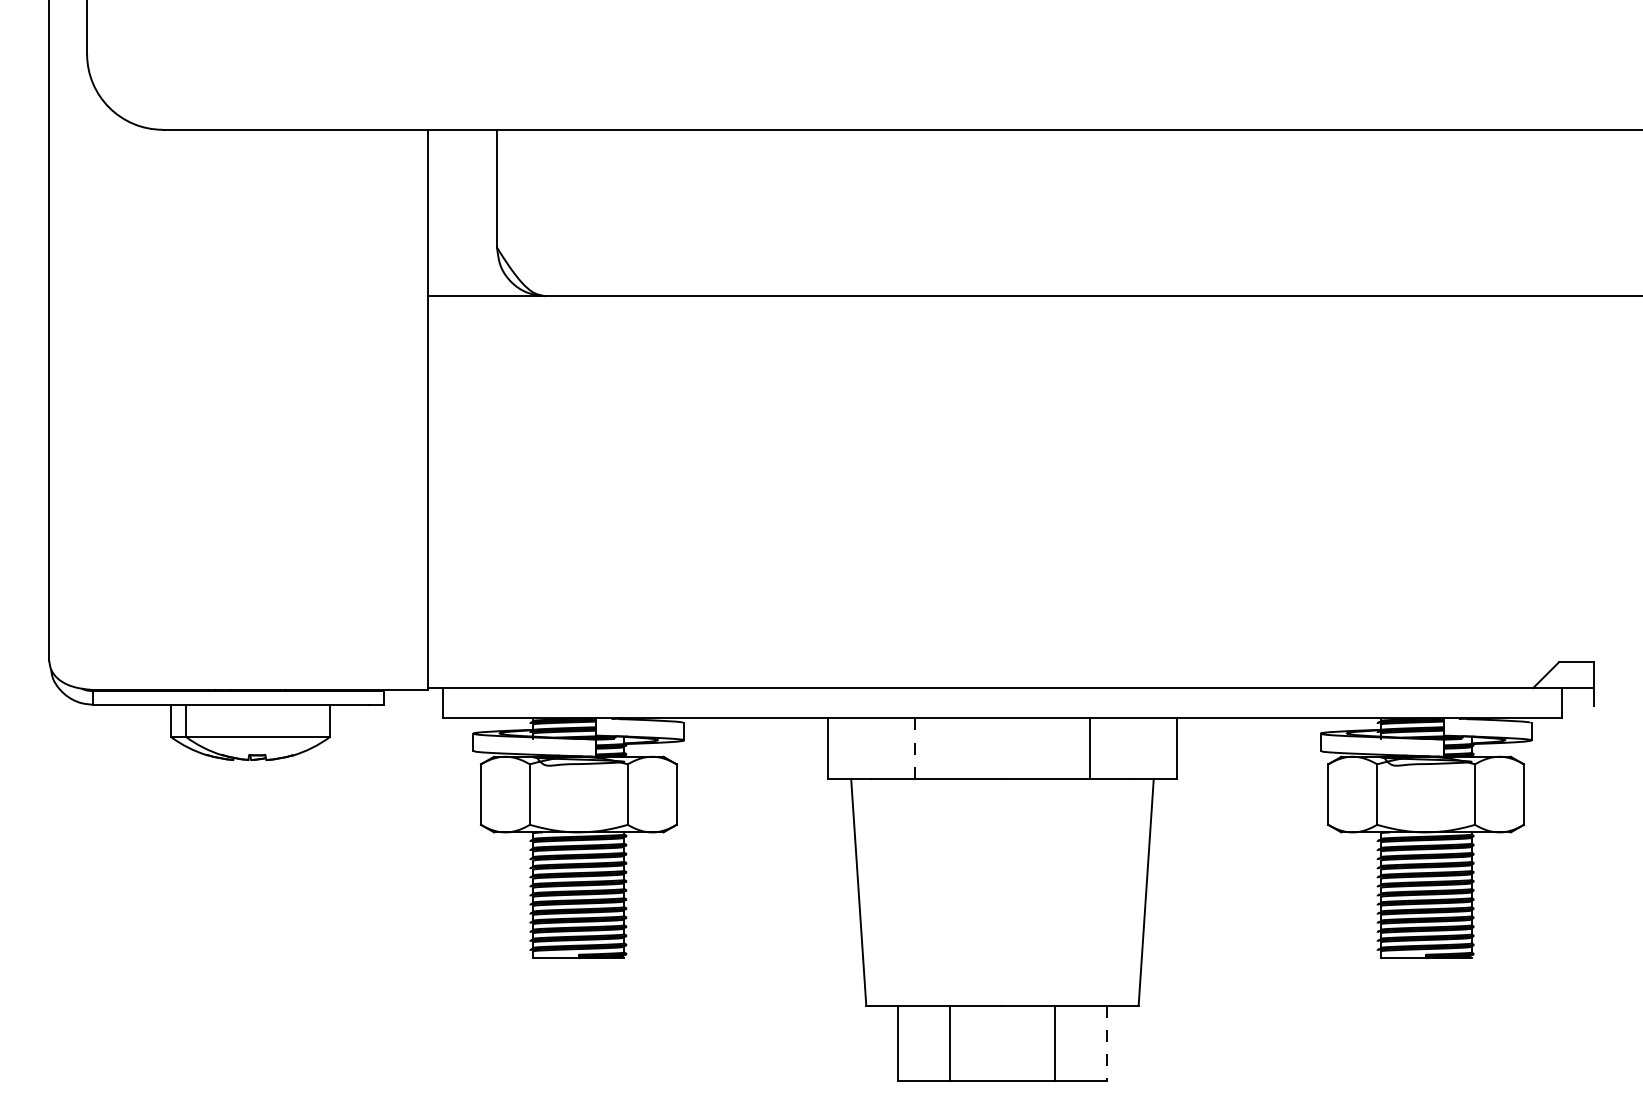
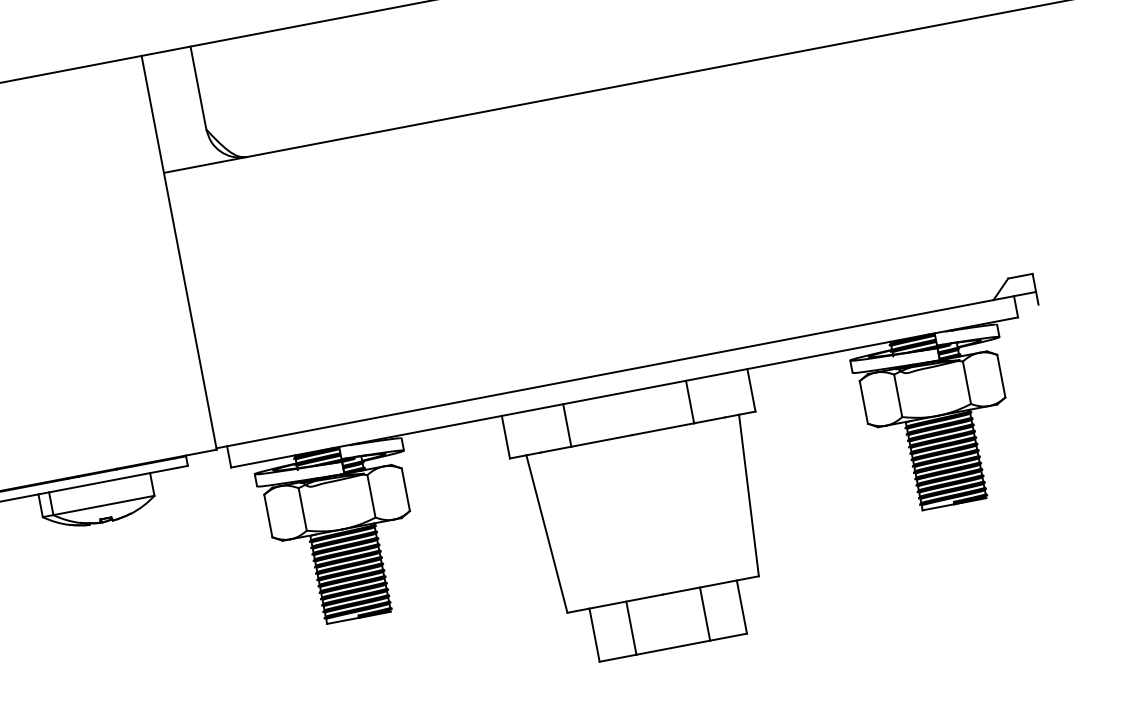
line: (915, 749) -> (567, 426), dashed -> solid
line: (1107, 1043) -> (742, 606), dashed -> solid

